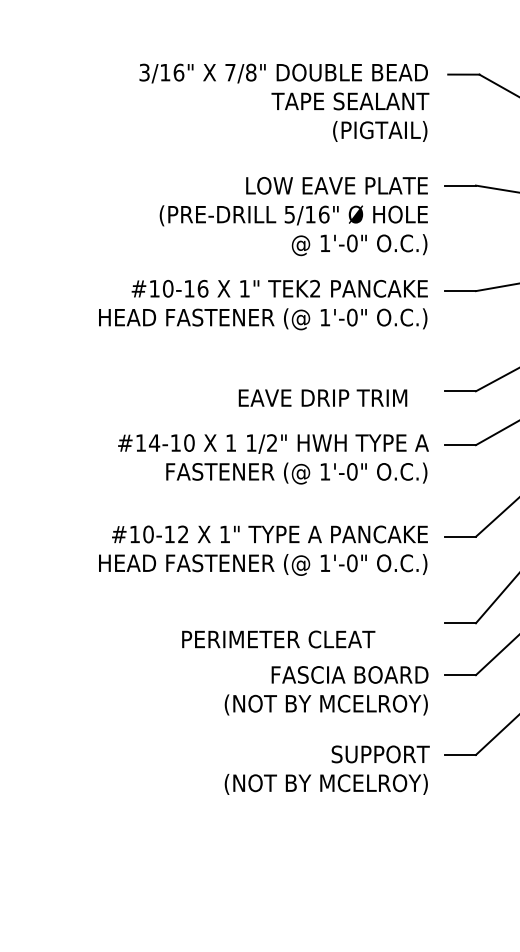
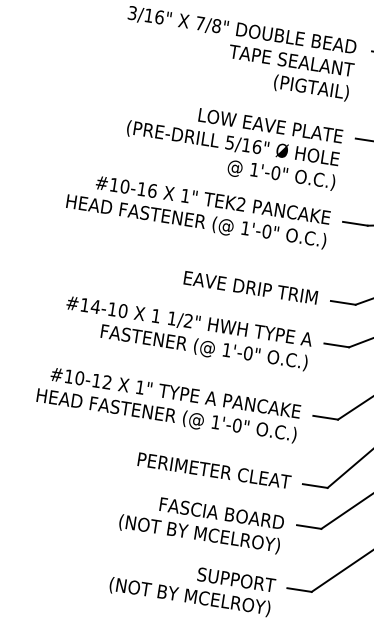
text: (322, 397) -> (250, 287), moved
text: (278, 639) -> (214, 470), moved

